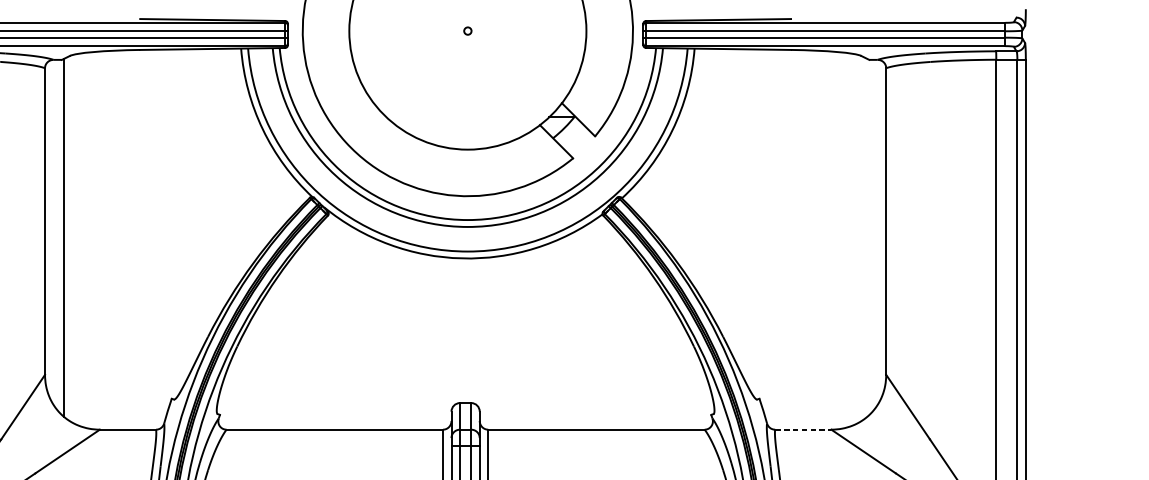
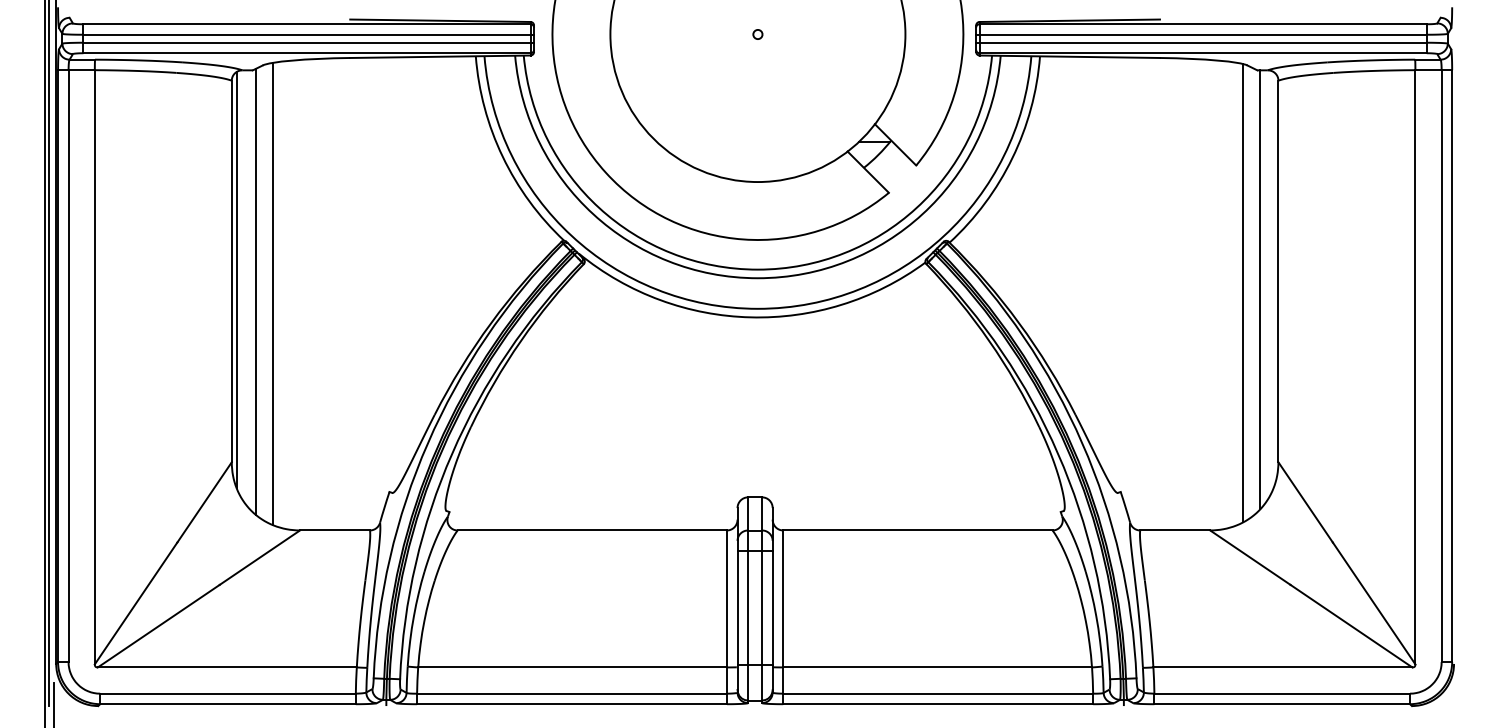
line: (48, 227) -> (236, 279), added
line: (871, 236) -> (1260, 289), added
line: (77, 239) -> (272, 293), added
line: (857, 239) -> (1242, 293), added
line: (803, 429) -> (1175, 530), dashed -> solid

